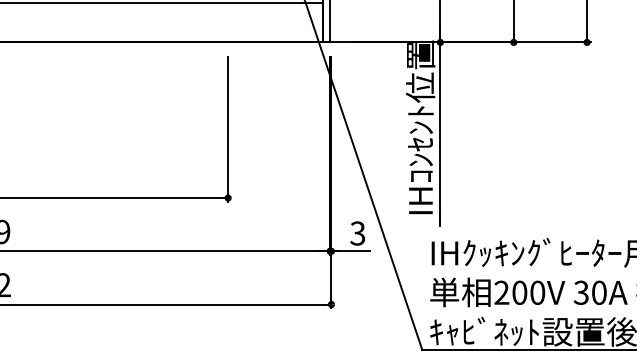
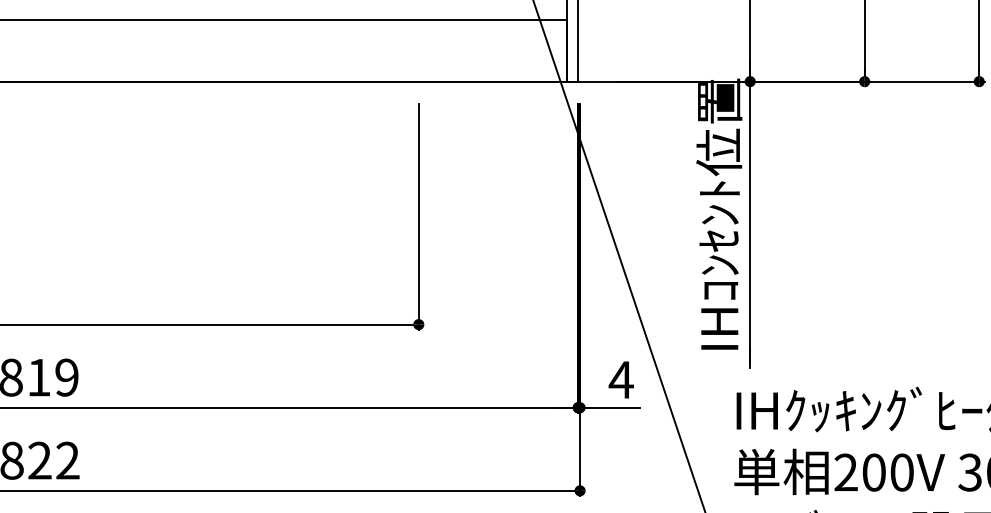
text: (357, 233) -> (620, 379), 3 -> 4

